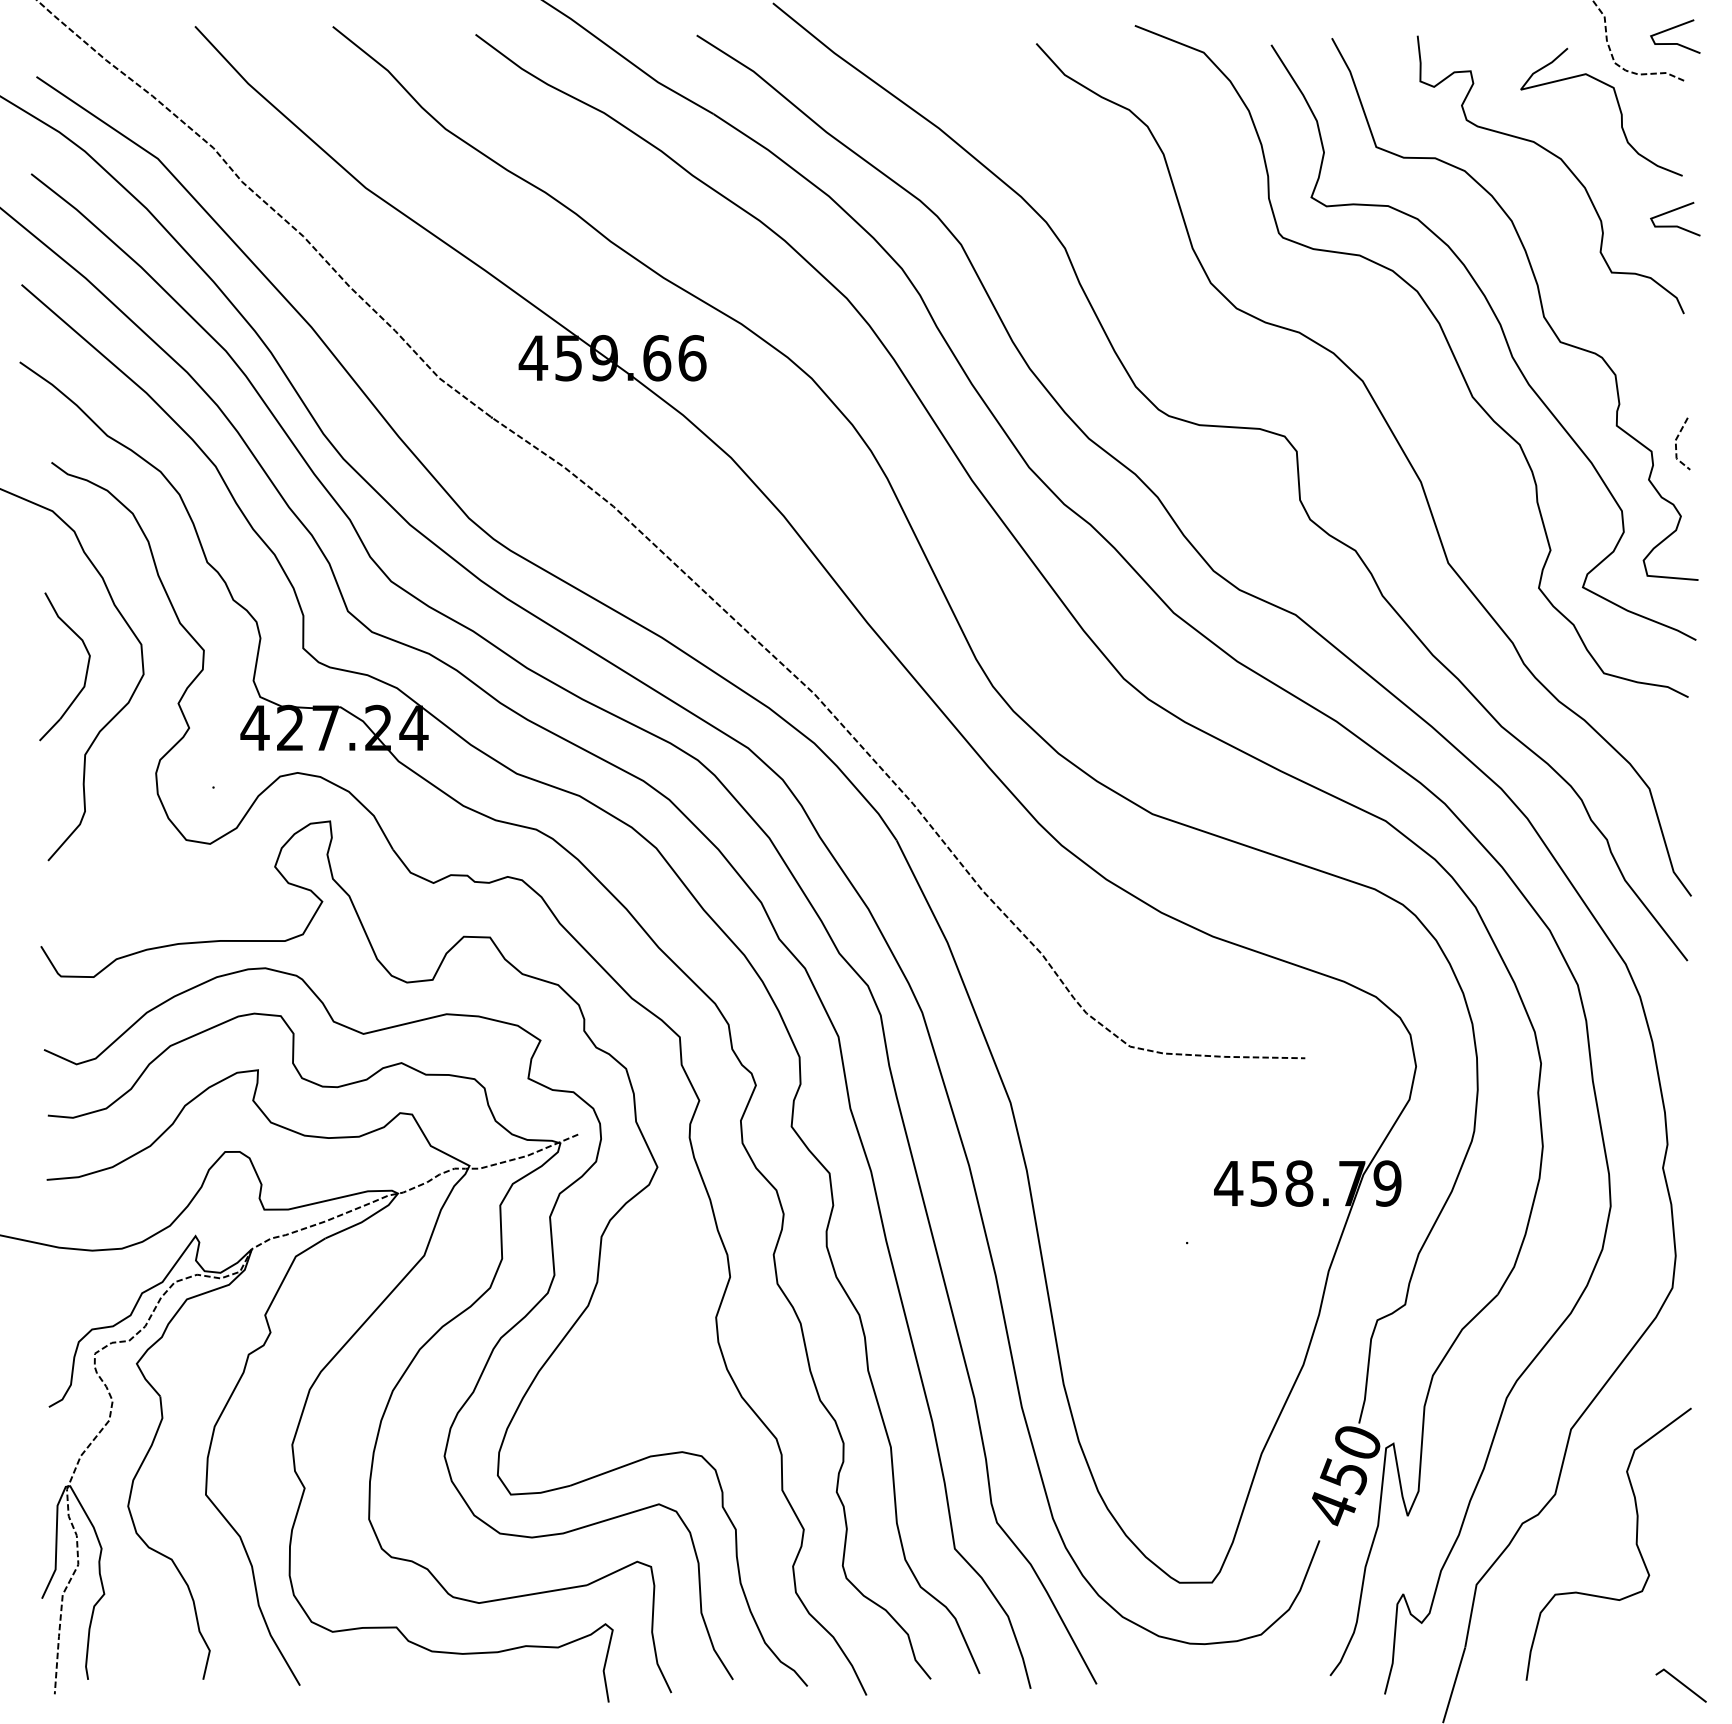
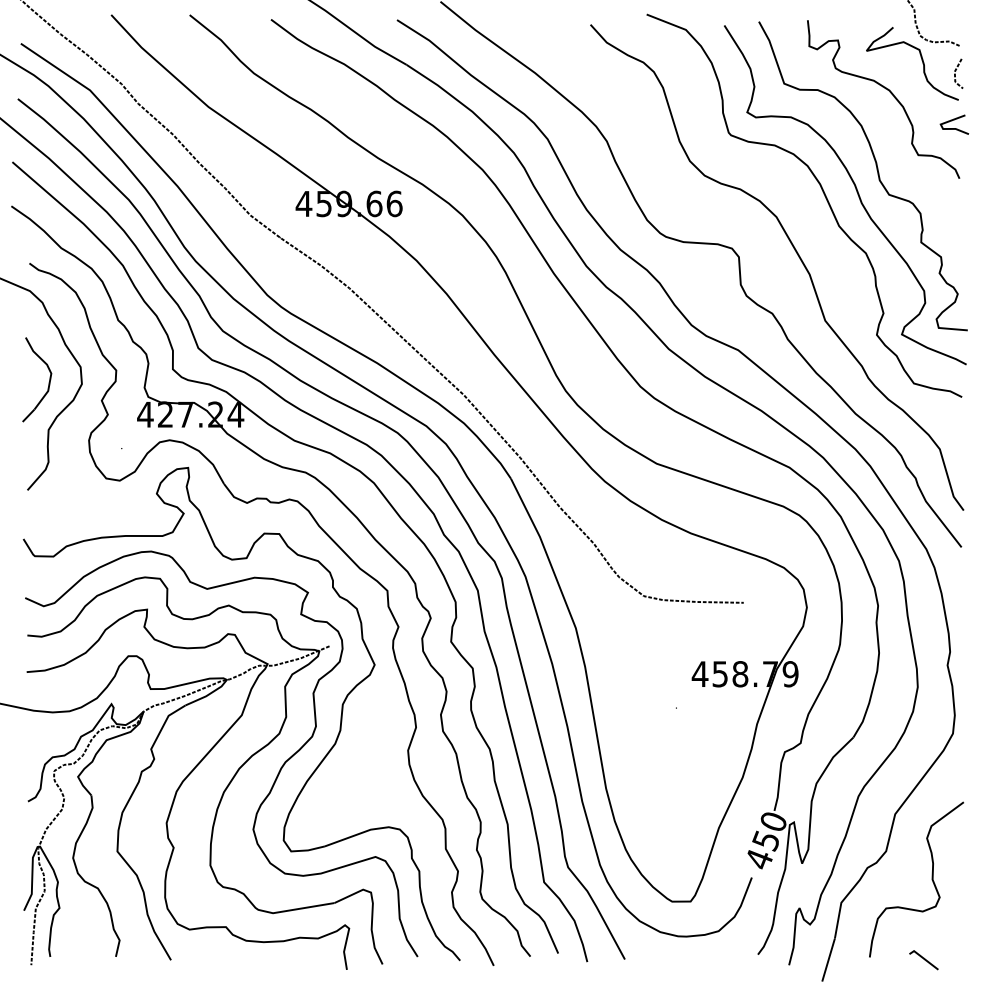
line: (1671, 30) -> (952, 17), removed
line: (1676, 443) -> (955, 73), moved
line: (1680, 1684) -> (923, 959), moved

